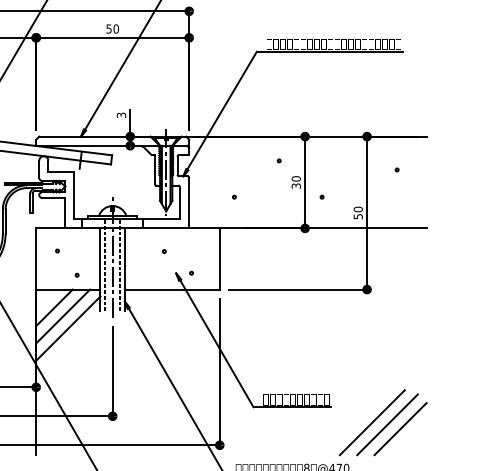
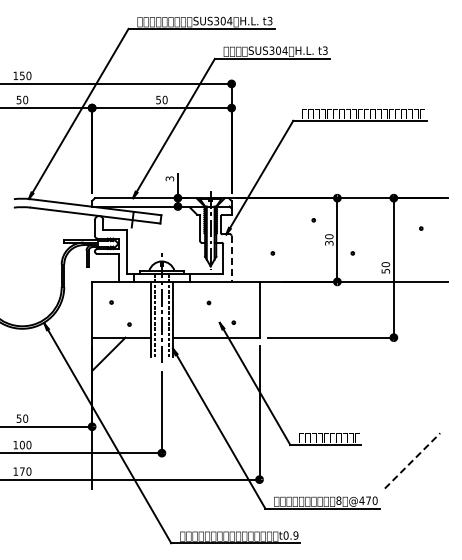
line: (189, 203) -> (231, 259), solid -> dashed
line: (62, 315) -> (116, 361), removed
line: (68, 328) -> (121, 373), removed
line: (372, 422) -> (398, 458), removed
line: (387, 424) -> (412, 460), solid -> dashed
line: (400, 428) -> (424, 464), removed

